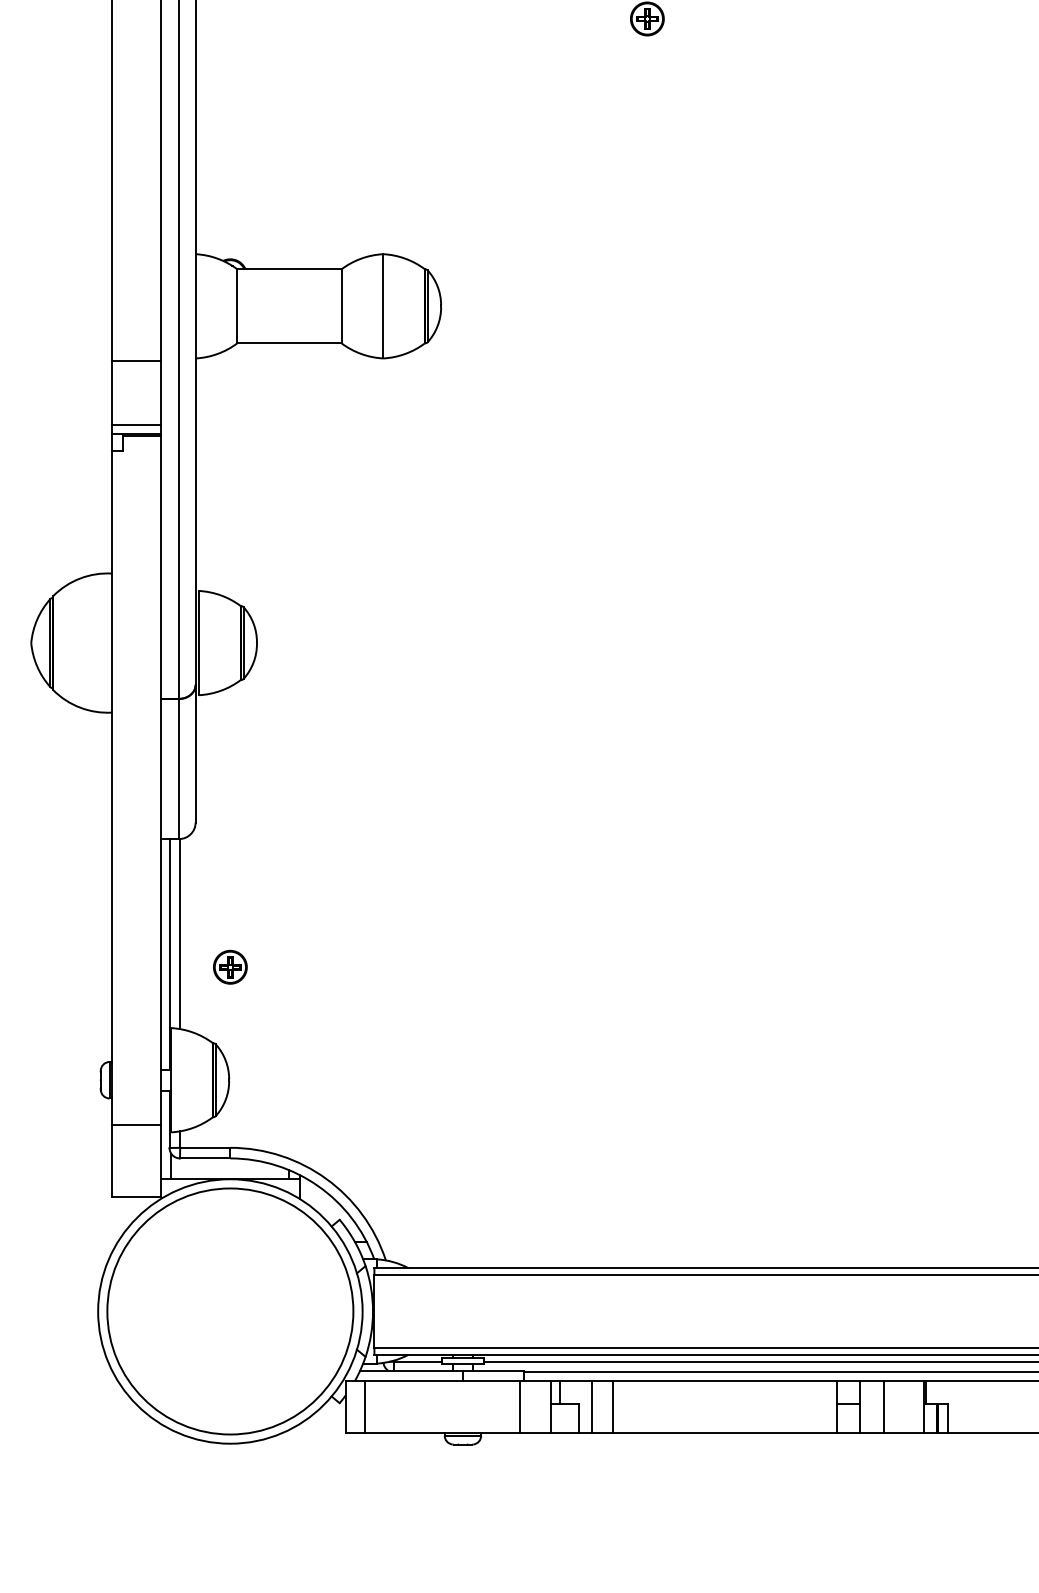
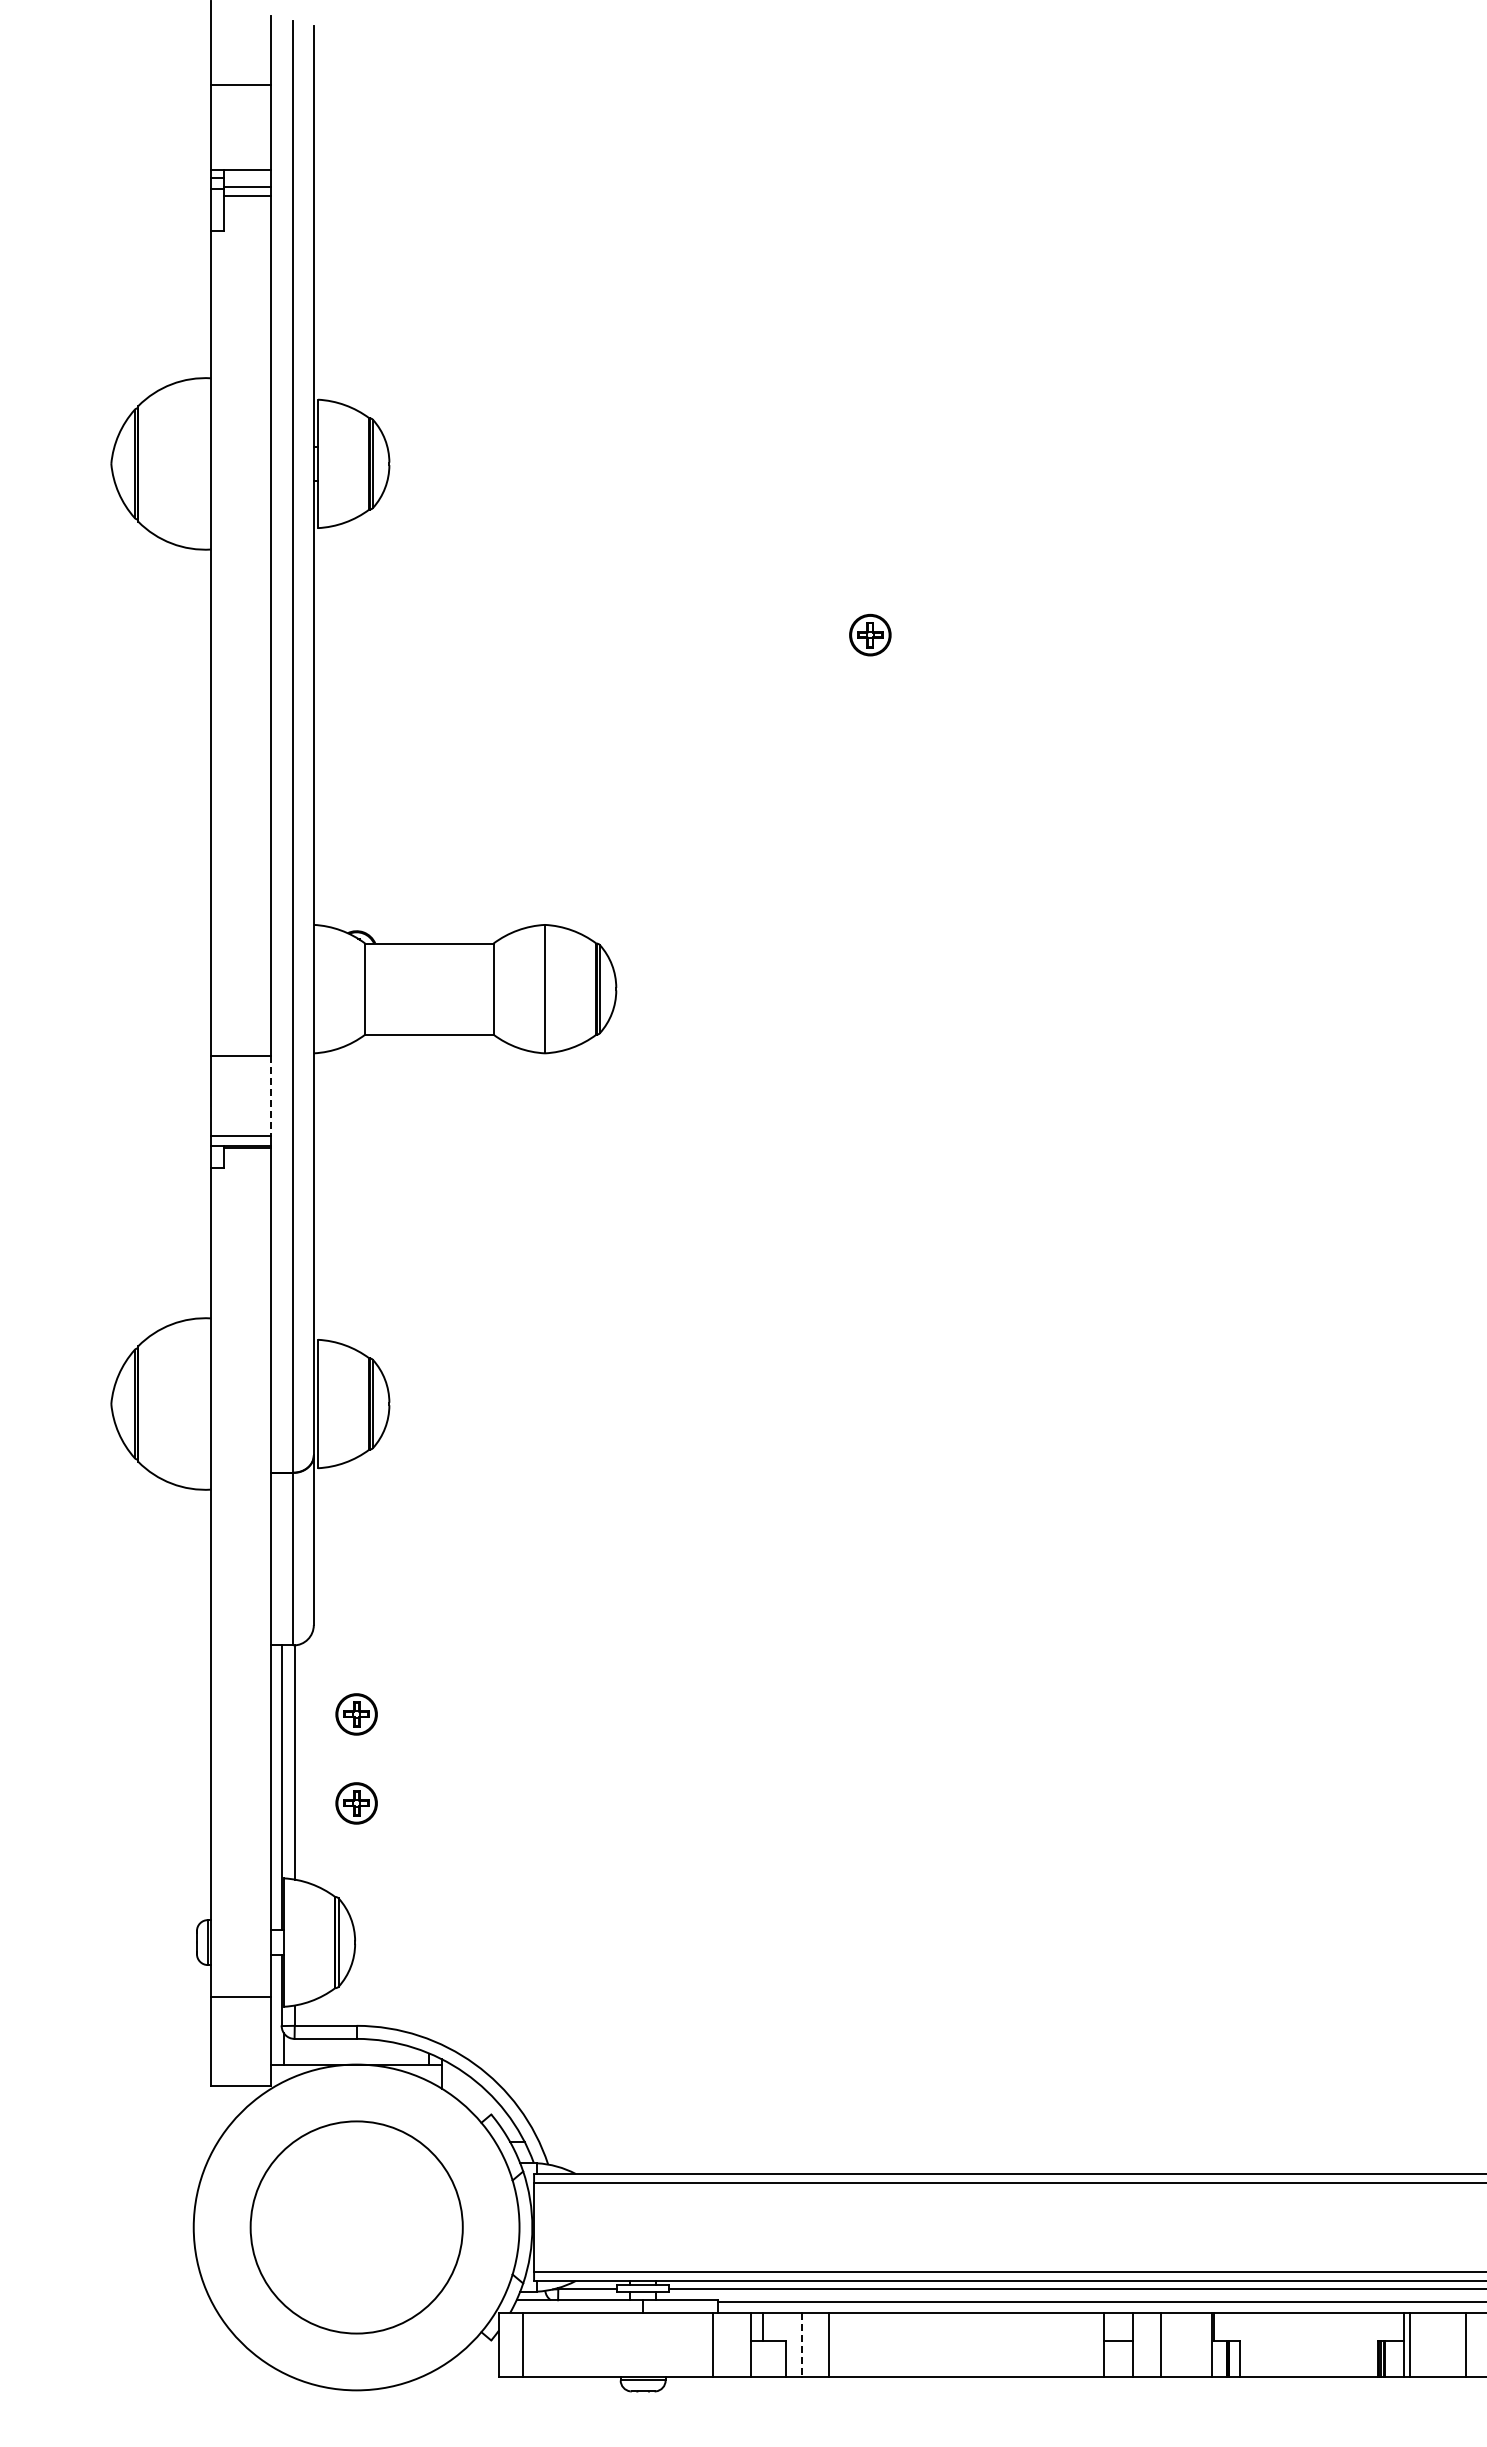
line: (161, 393) -> (271, 1096), solid -> dashed
part: (230, 895) -> (356, 1714), added
circle: (230, 1311) -> (356, 2227), size x0.7
line: (592, 1407) -> (802, 2345), solid -> dashed

